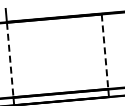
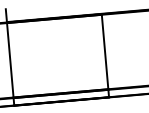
line: (105, 52) -> (105, 52), dashed -> solid
line: (10, 60) -> (10, 60), dashed -> solid

